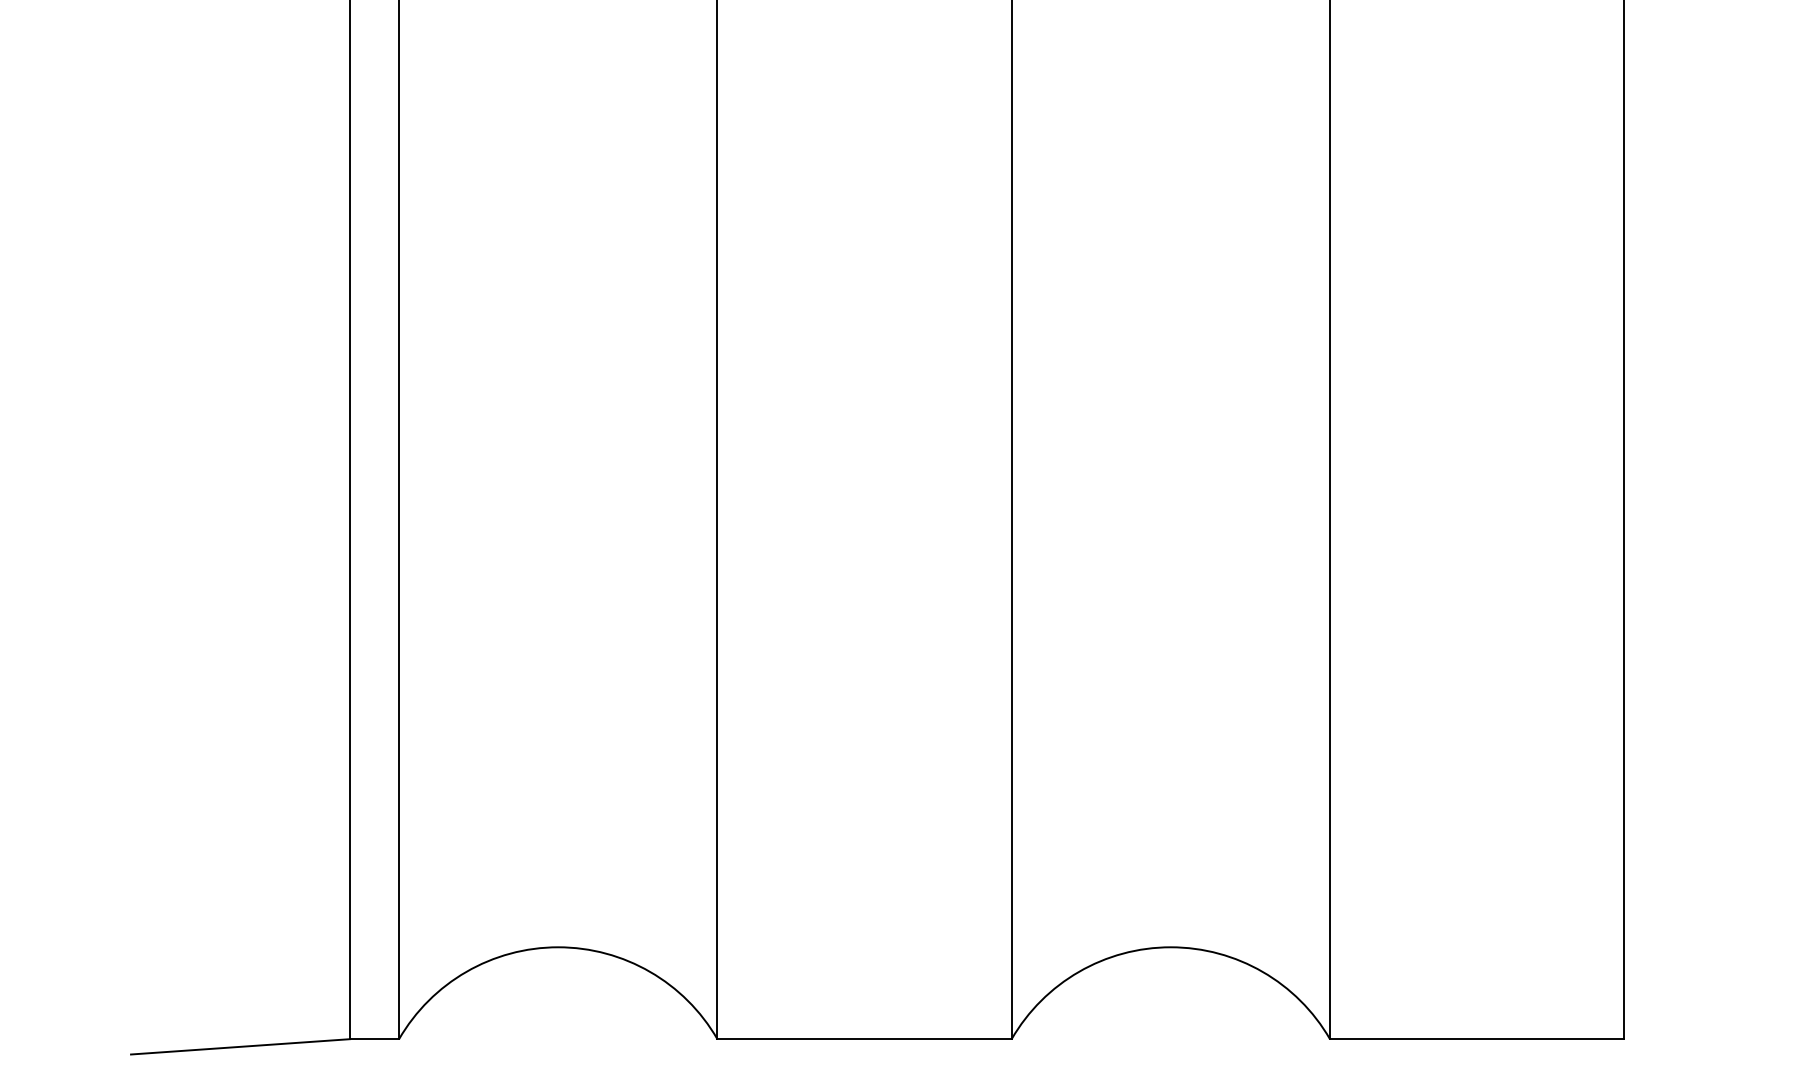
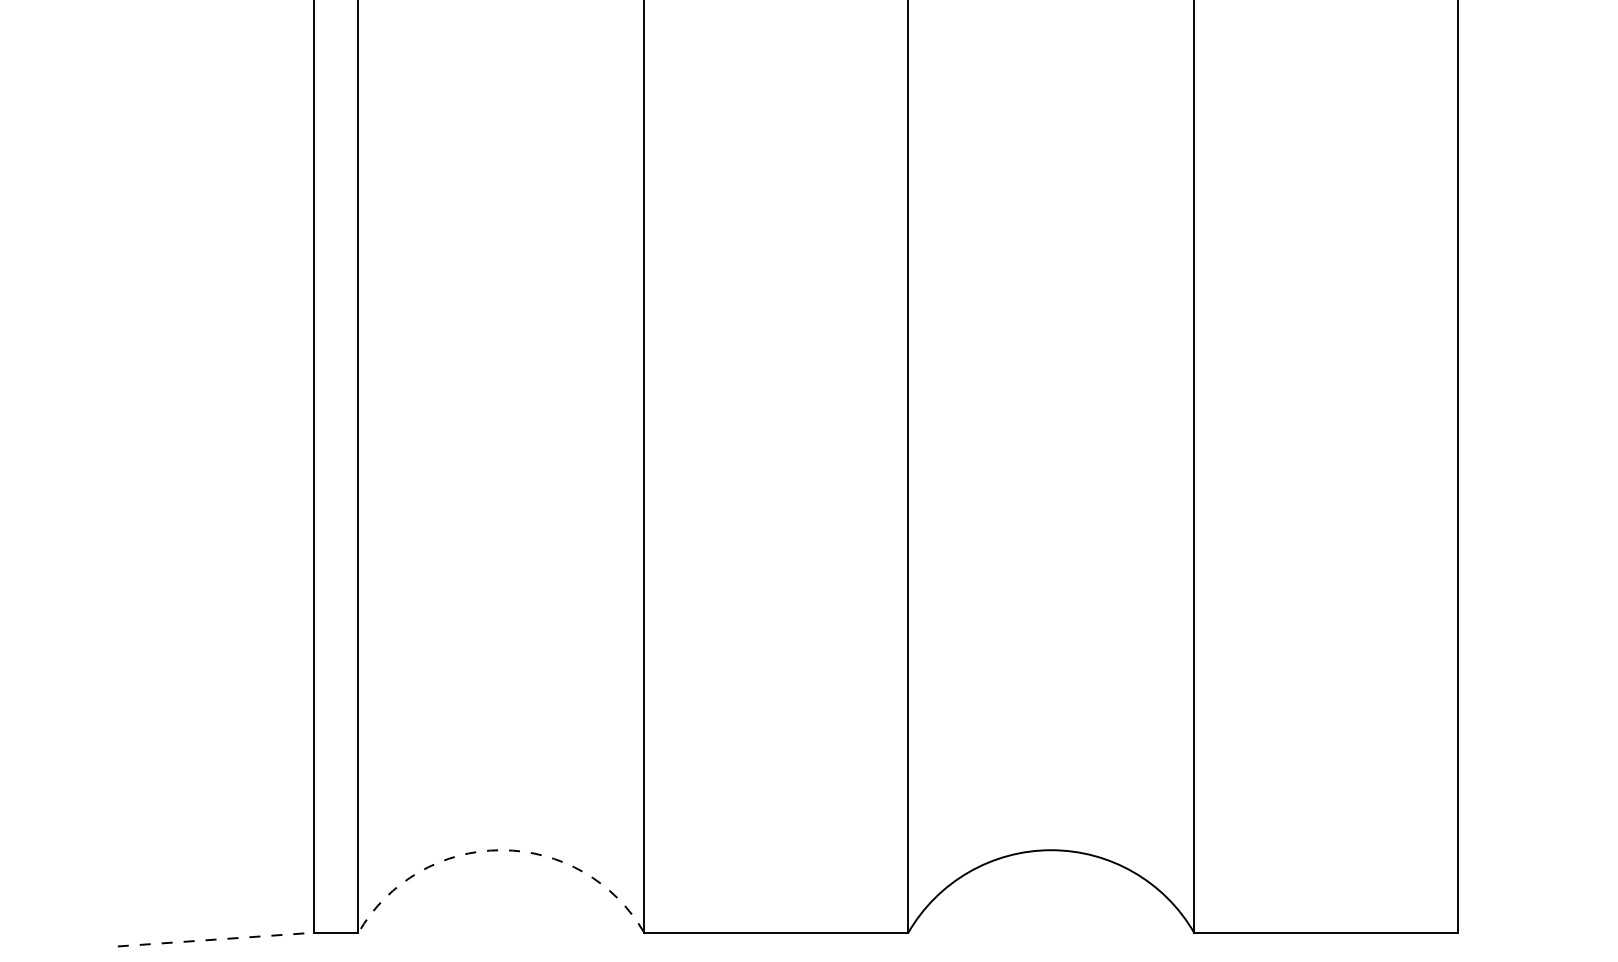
arc: (558, 947) -> (501, 850), solid -> dashed
line: (240, 1046) -> (216, 939), solid -> dashed

